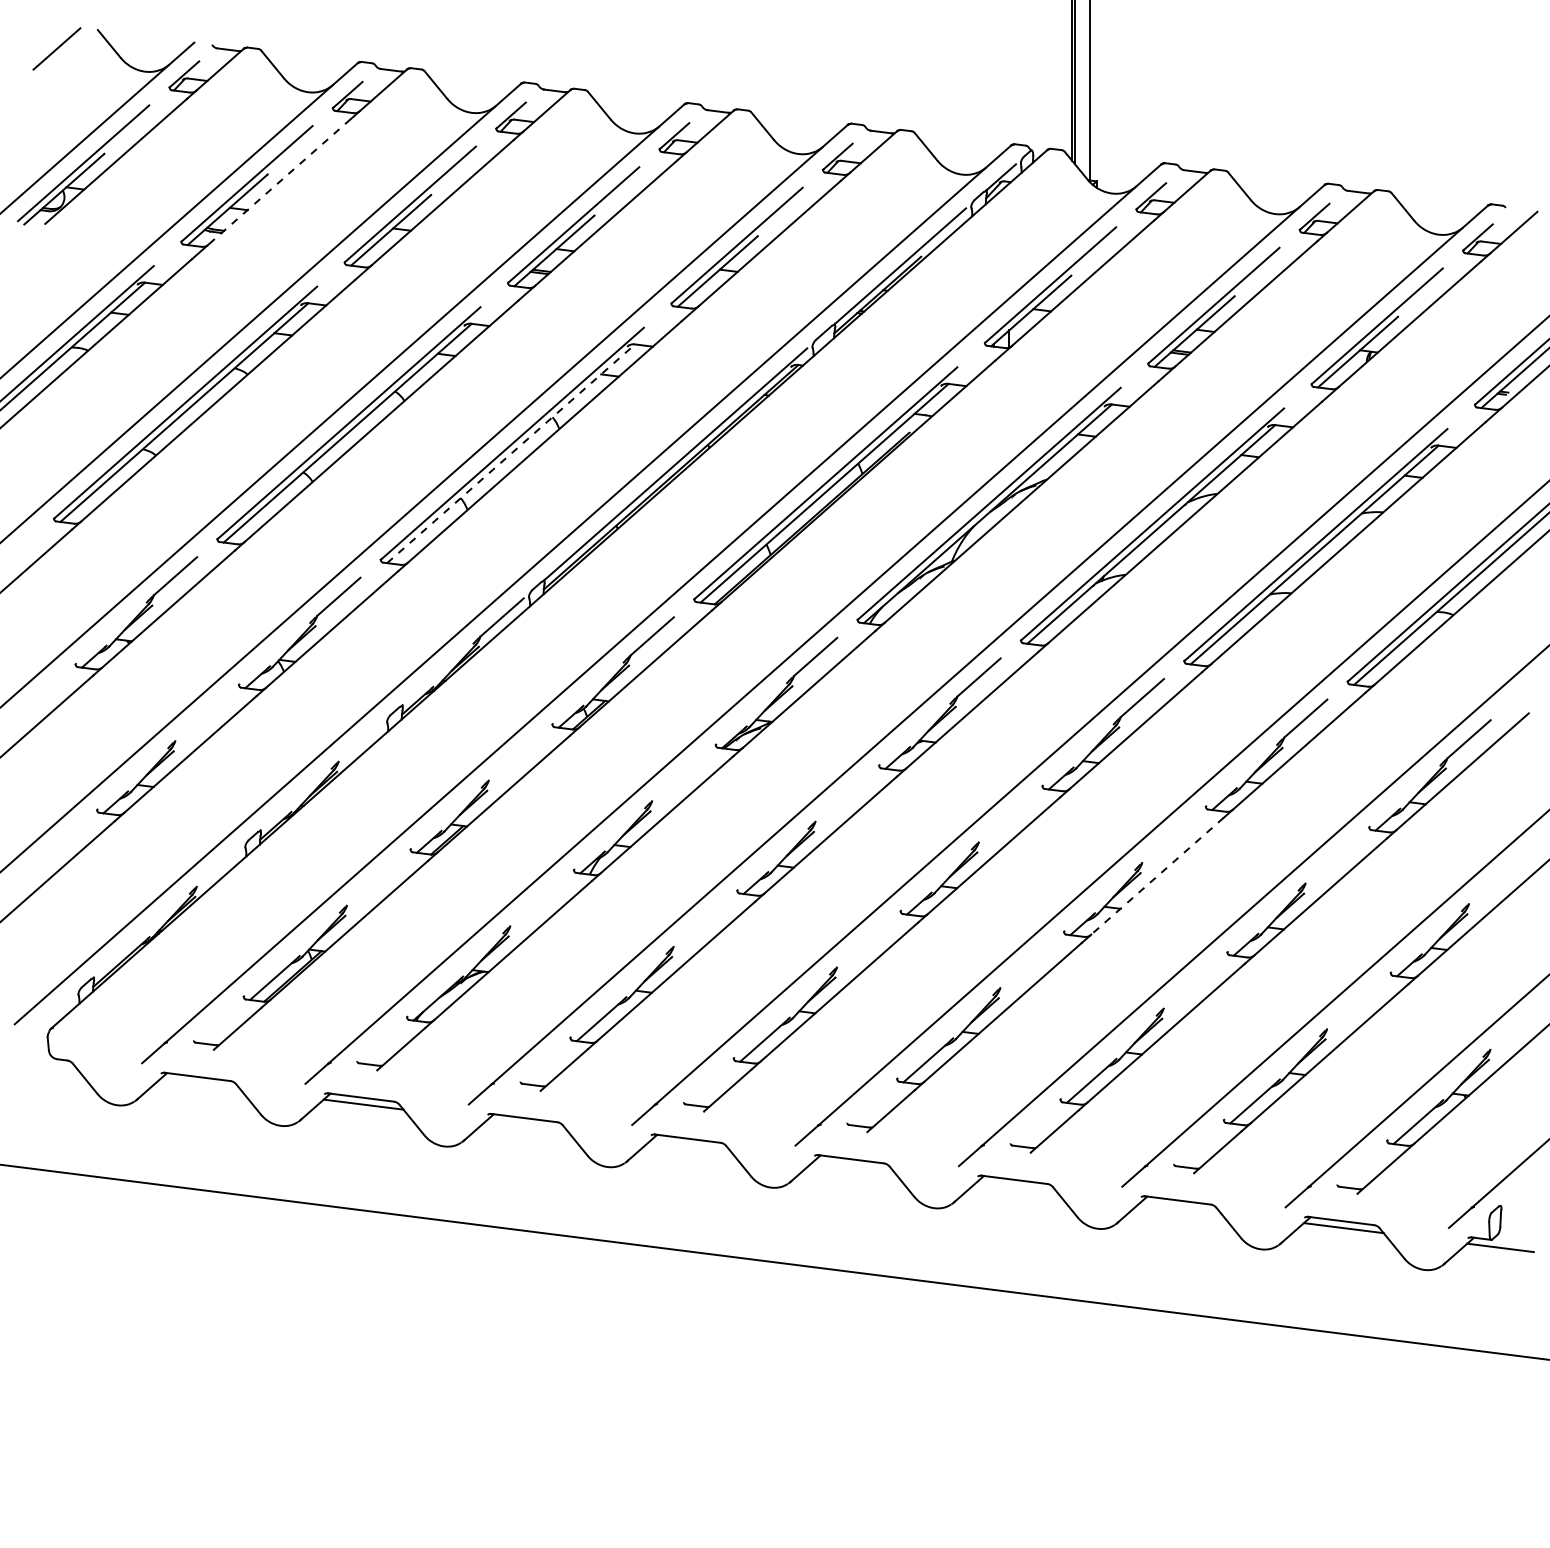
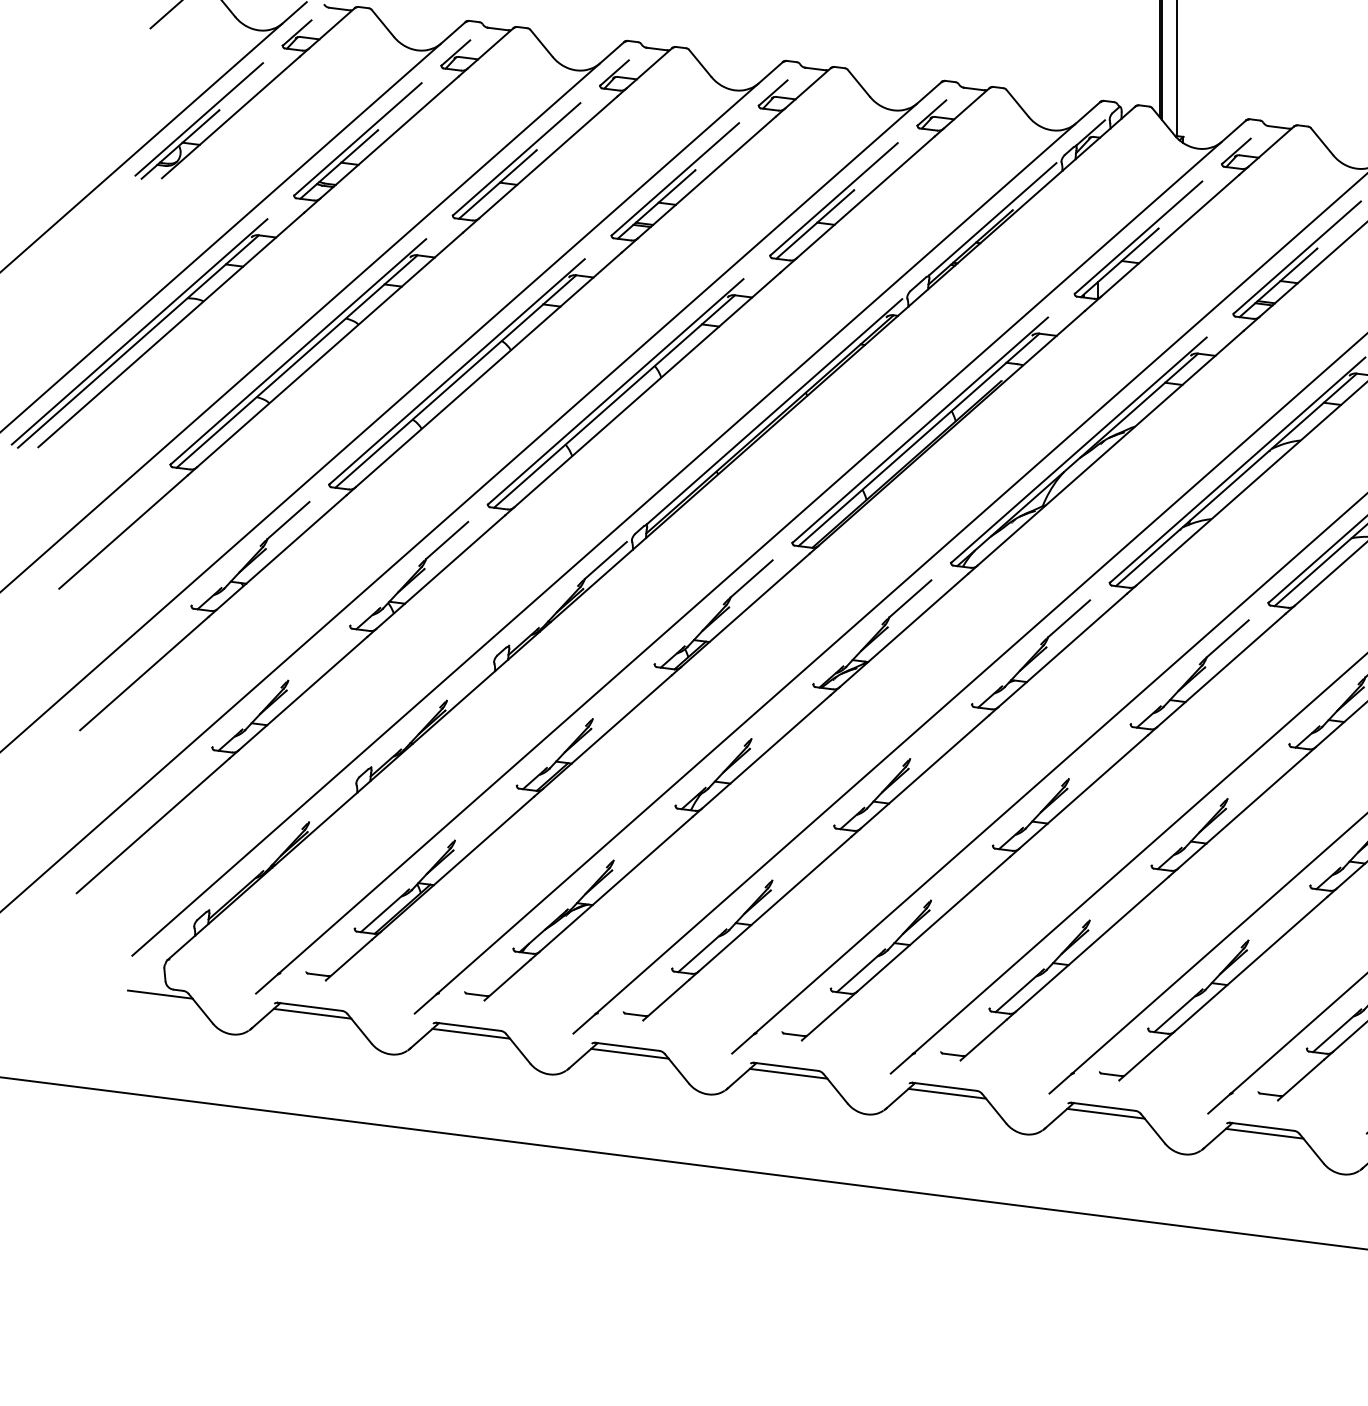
line: (279, 181) -> (389, 137), dashed -> solid
line: (511, 453) -> (614, 401), dashed -> solid
line: (1157, 876) -> (1242, 812), dashed -> solid
line: (43, 1064) -> (160, 994), added
line: (200, 1084) -> (312, 1014), added
line: (526, 1125) -> (629, 1054), added
line: (690, 1145) -> (788, 1073), added
line: (853, 1166) -> (947, 1093), added
line: (1016, 1186) -> (1105, 1113), added
line: (1180, 1207) -> (1264, 1133), added

